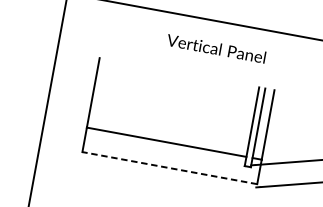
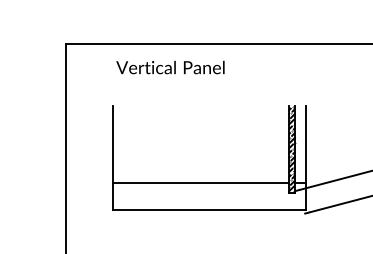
text: (216, 48) -> (170, 67), moved
hatch: (254, 127) -> (291, 149), added
line: (169, 167) -> (208, 209), dashed -> solid

